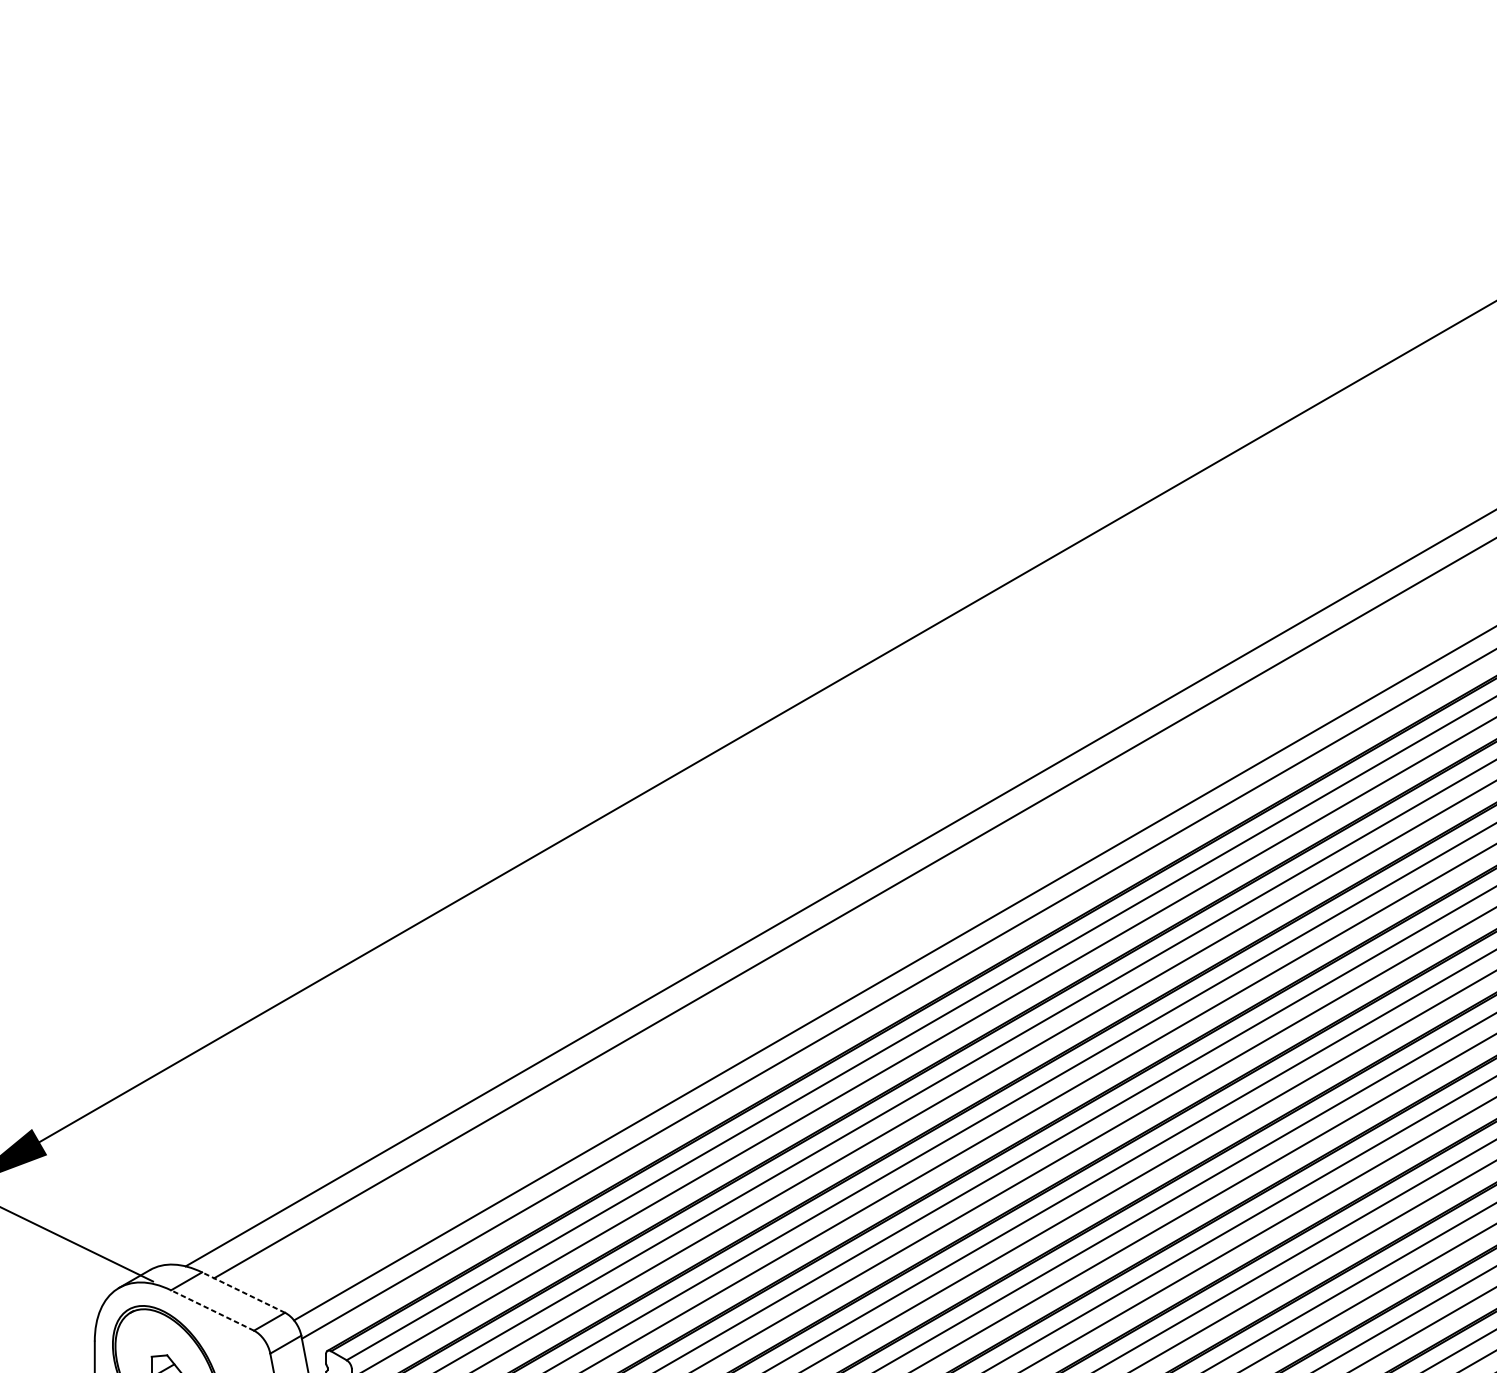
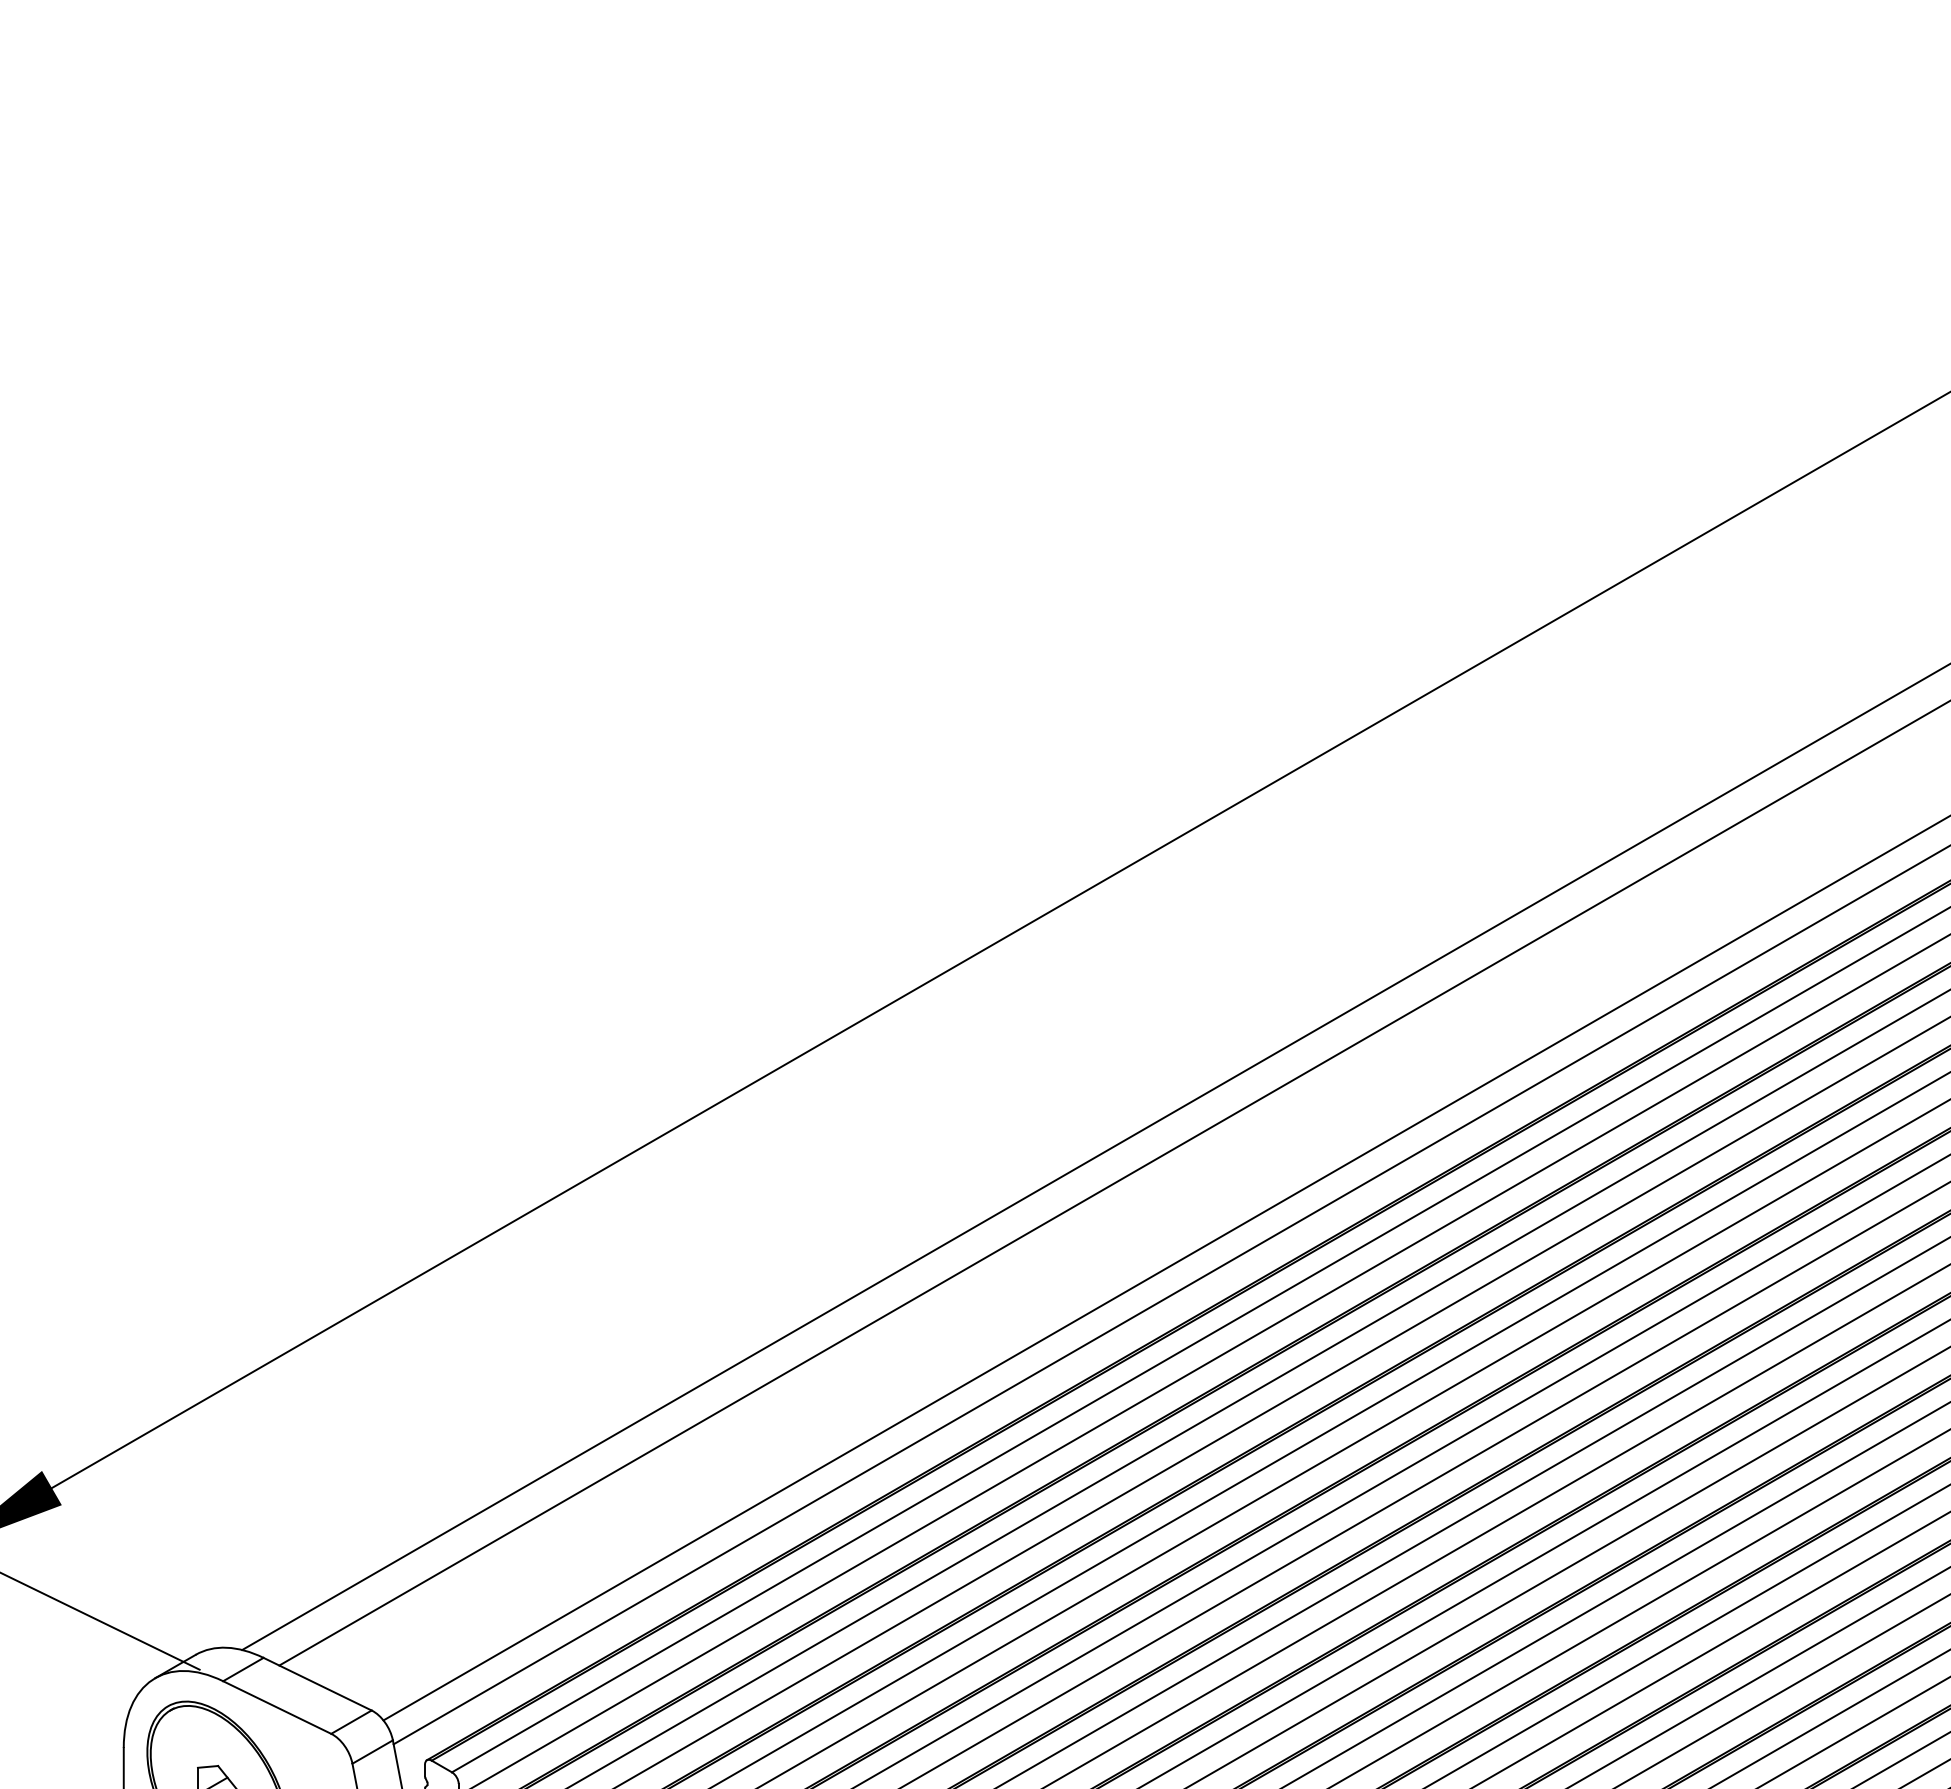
line: (243, 1292) -> (317, 1683), dashed -> solid
line: (212, 1310) -> (276, 1707), dashed -> solid

